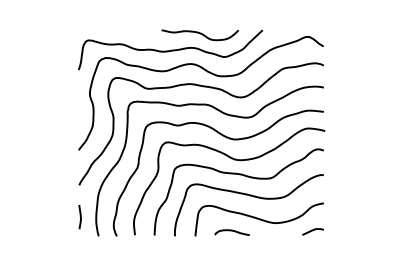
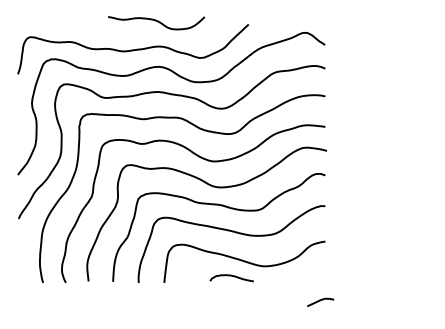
curve: (199, 34) -> (155, 22), moved
line: (79, 216) -> (18, 258), removed
curve: (231, 231) -> (230, 276), moved
curve: (312, 231) -> (319, 301), moved

